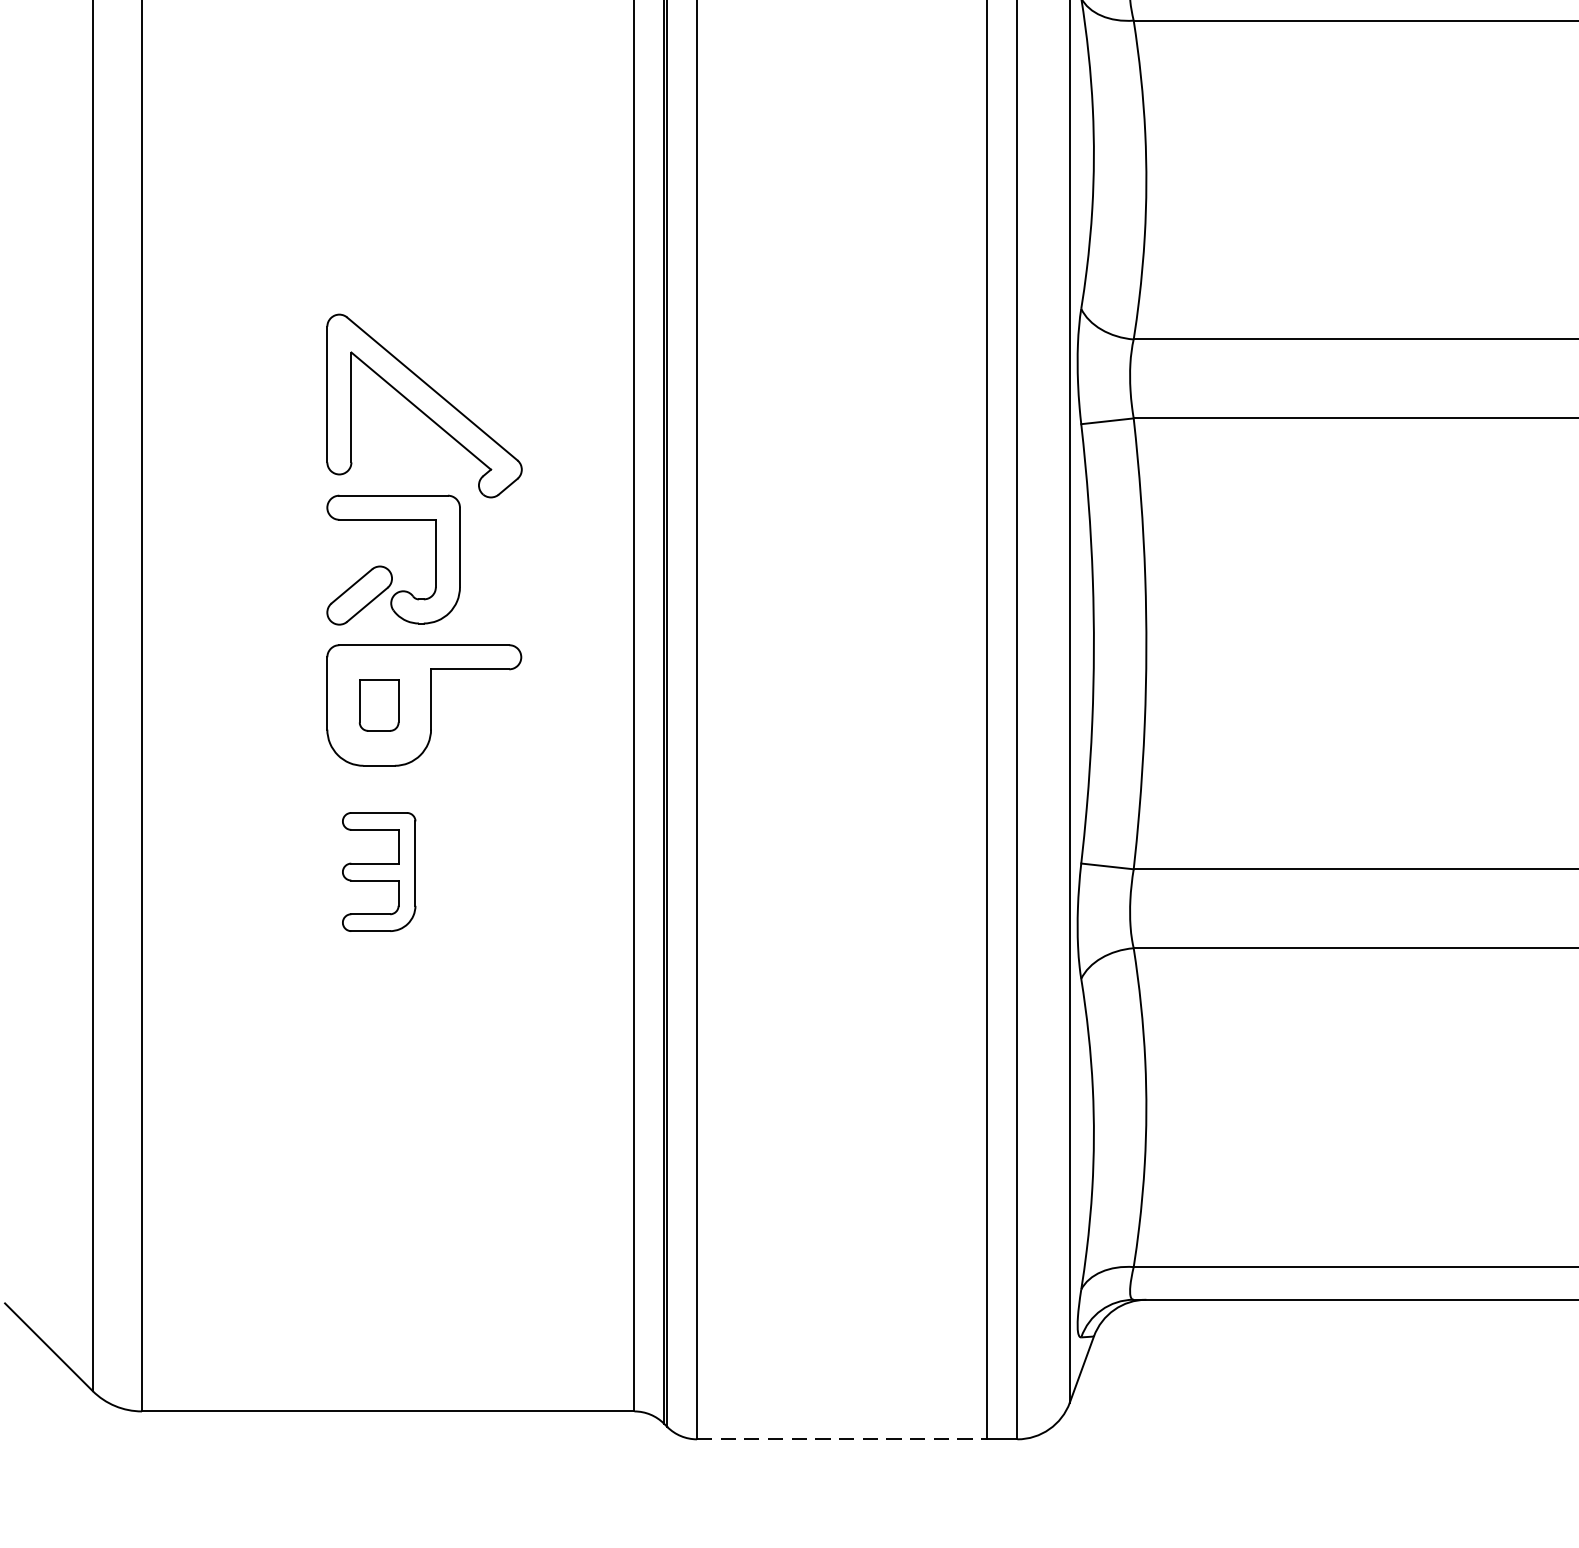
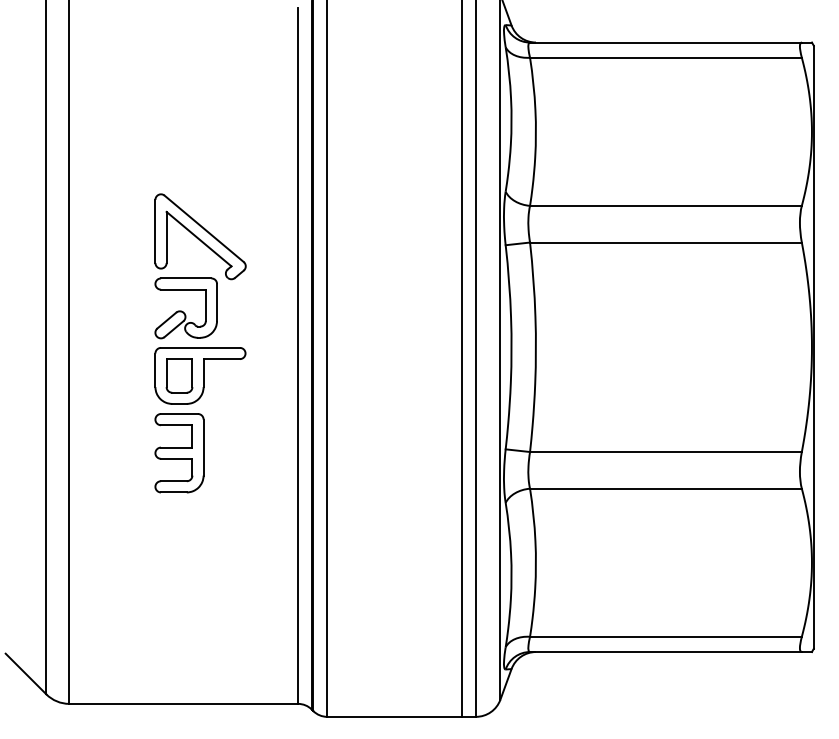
part: (379, 704) -> (179, 375), size x1.43
part: (379, 872) -> (179, 453), size x1.43
line: (841, 1438) -> (394, 716), dashed -> solid

